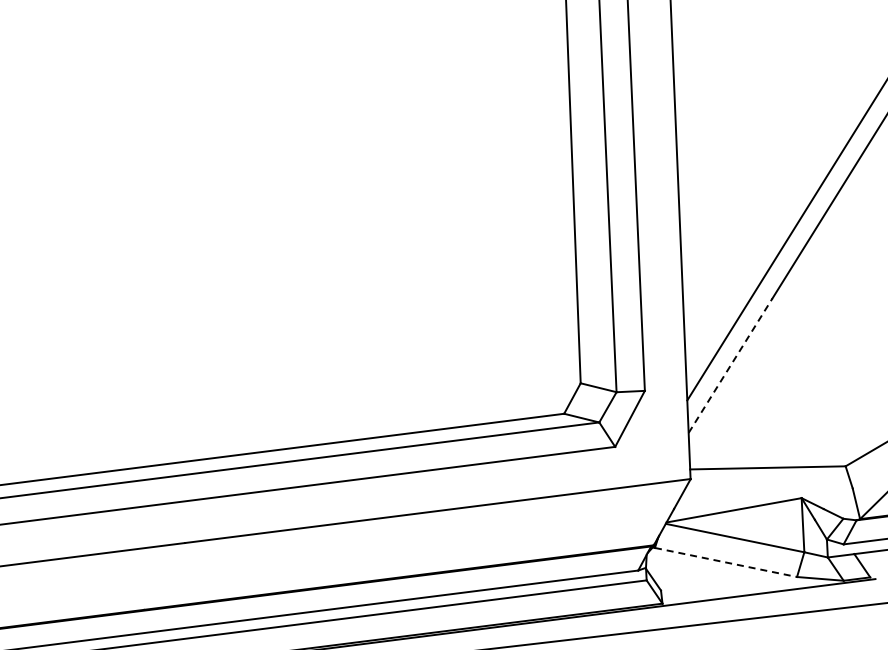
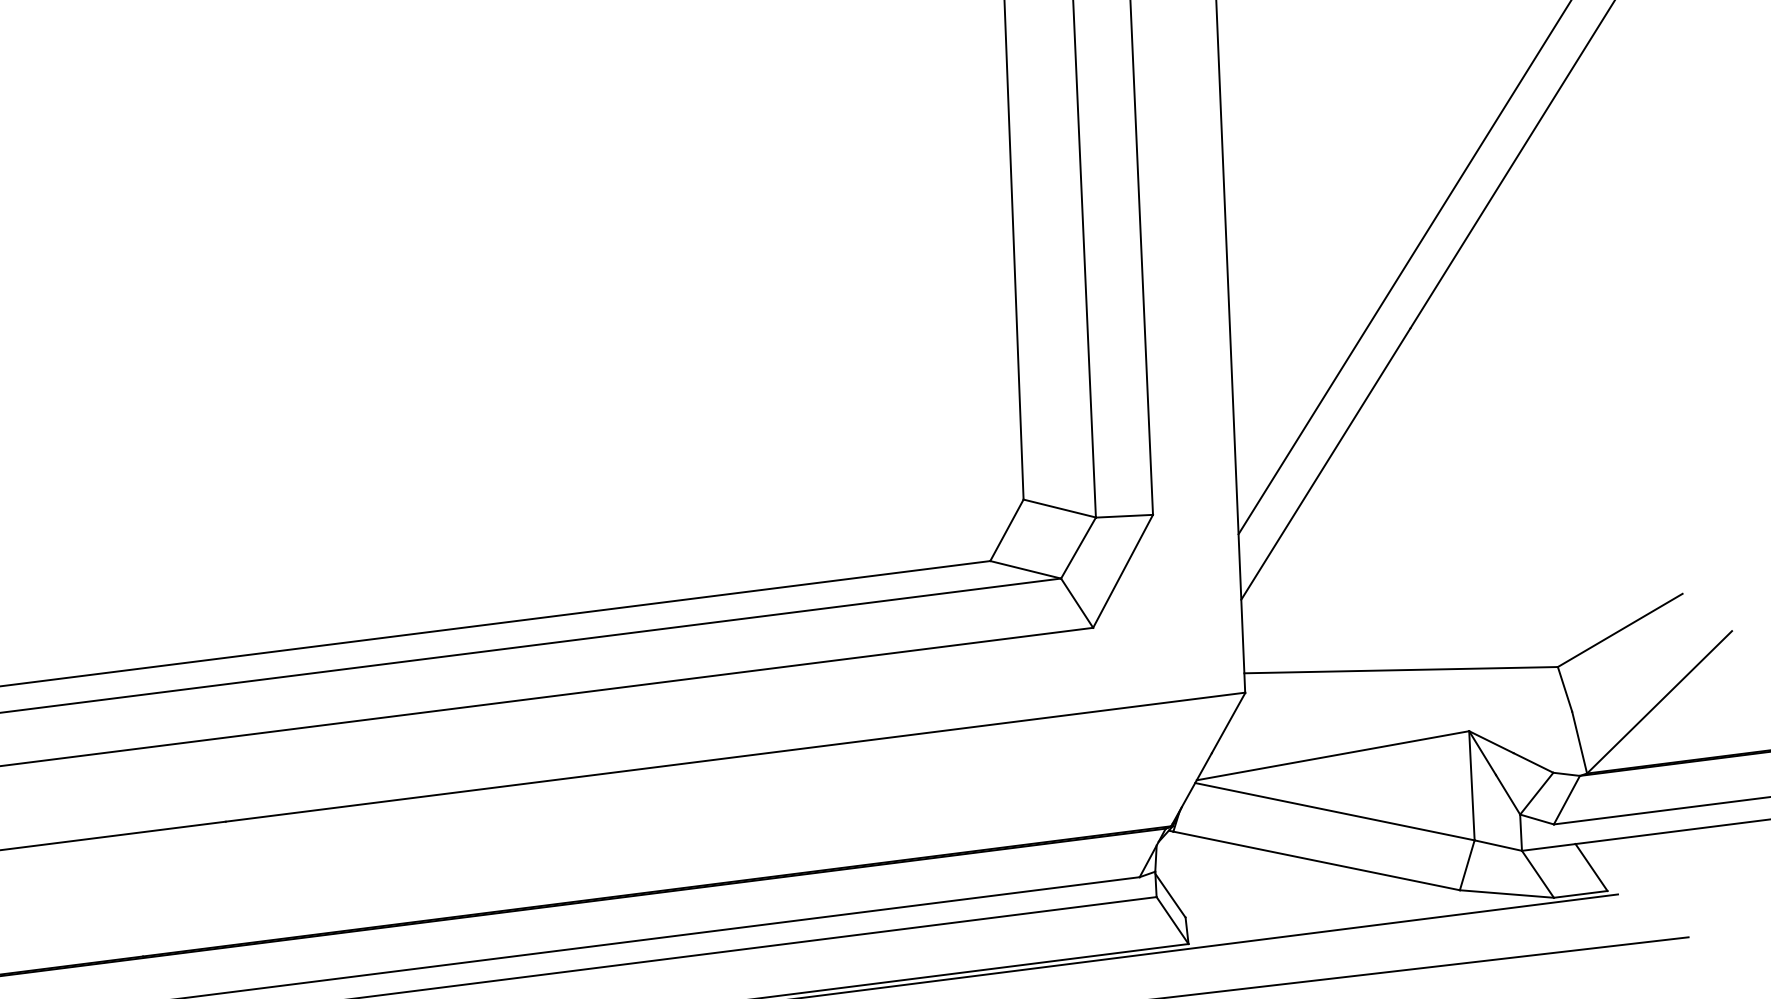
line: (730, 365) -> (1325, 463), dashed -> solid
line: (726, 562) -> (1317, 860), dashed -> solid

